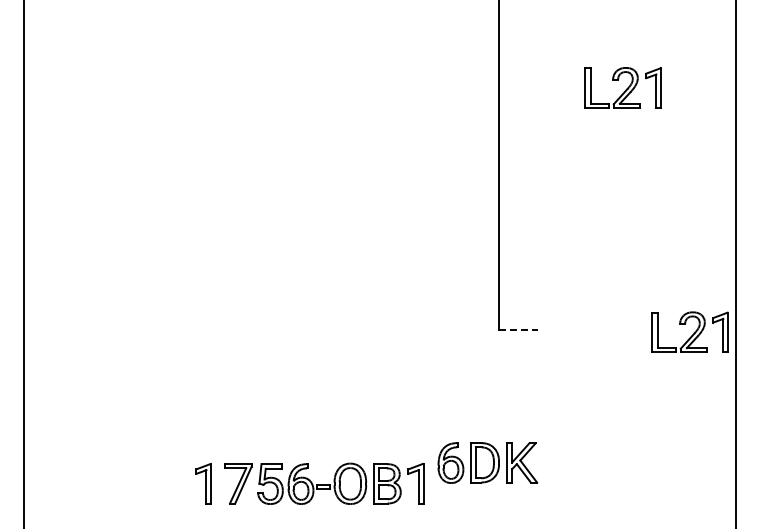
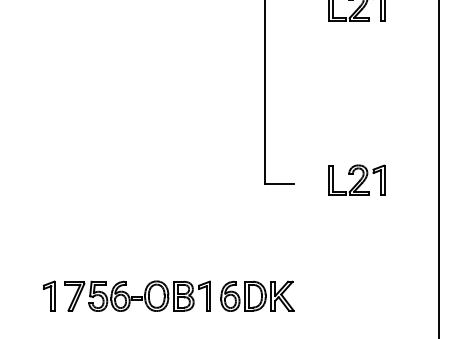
line: (518, 330) -> (279, 183), dashed -> solid
part: (689, 331) -> (356, 179), moved
part: (487, 462) -> (257, 295), moved

